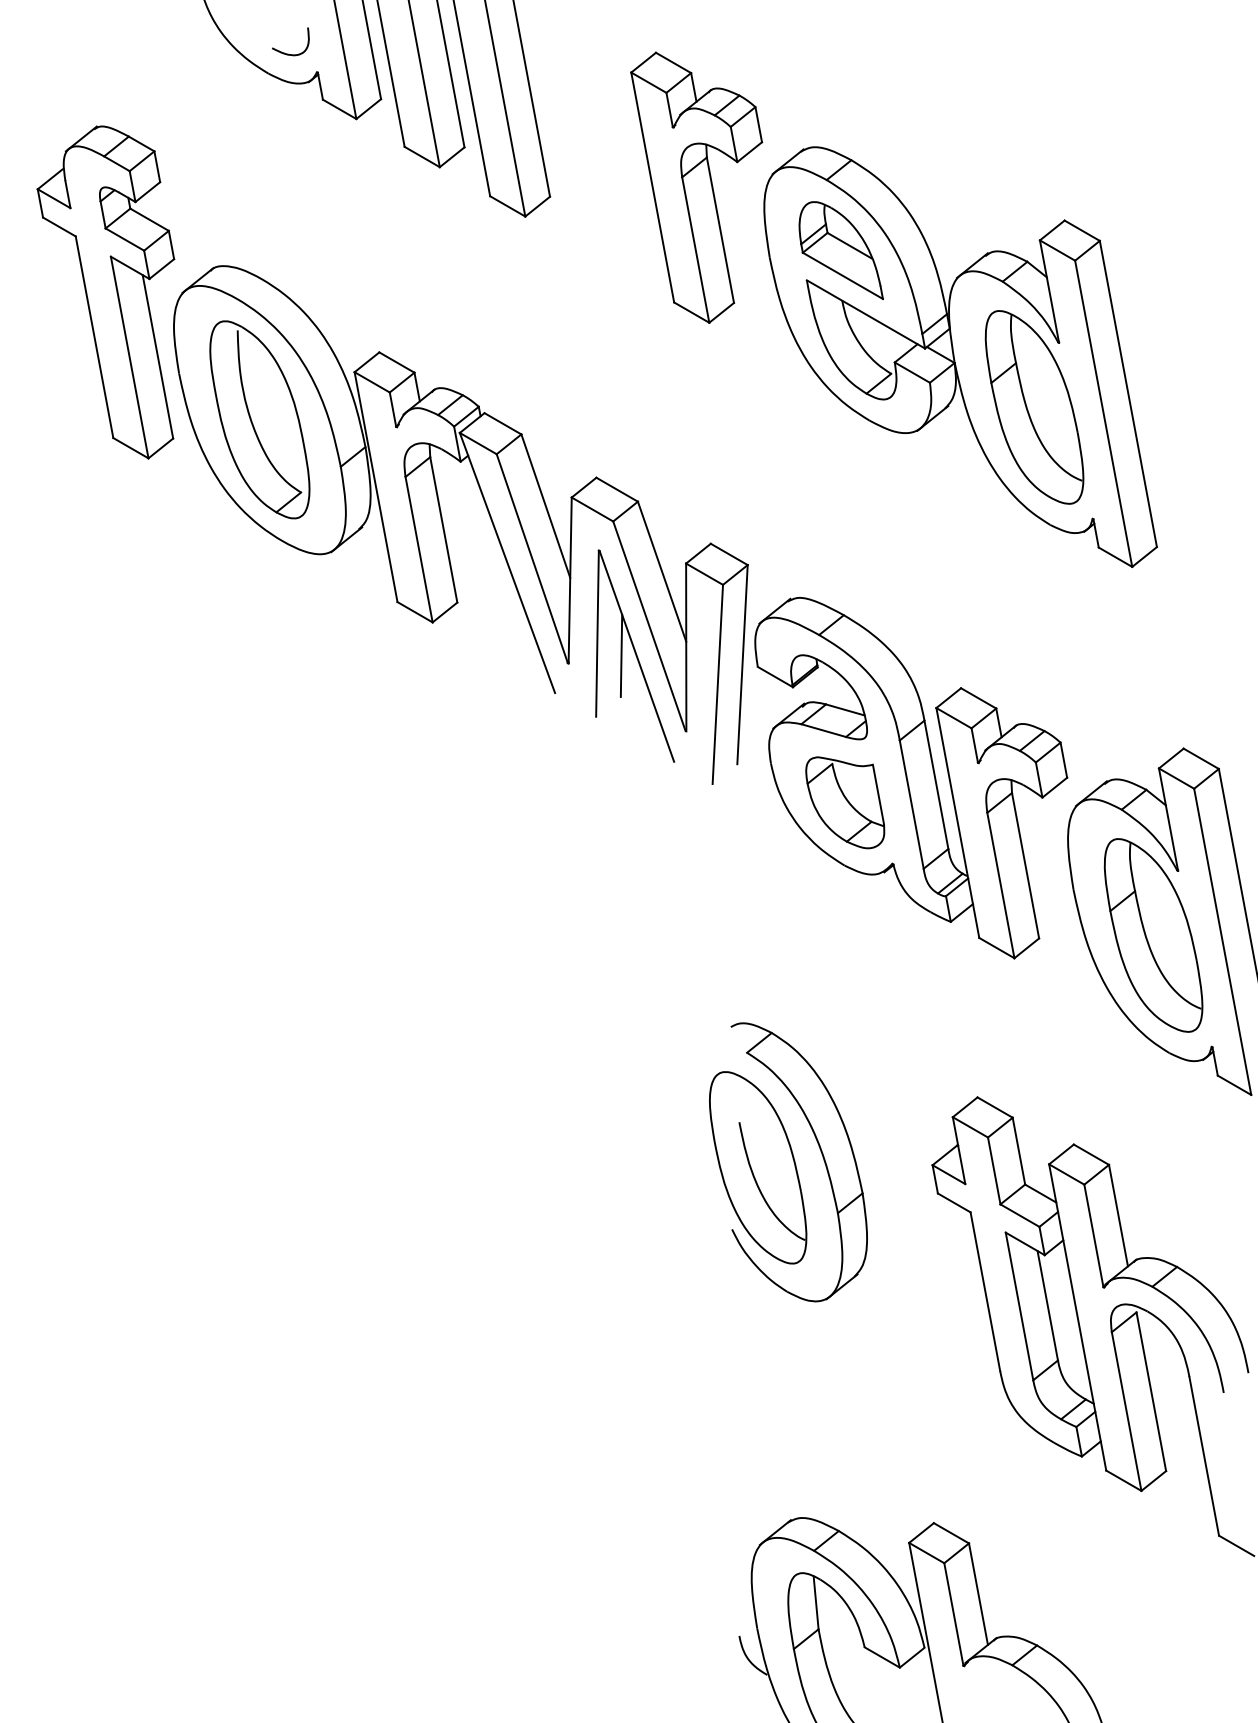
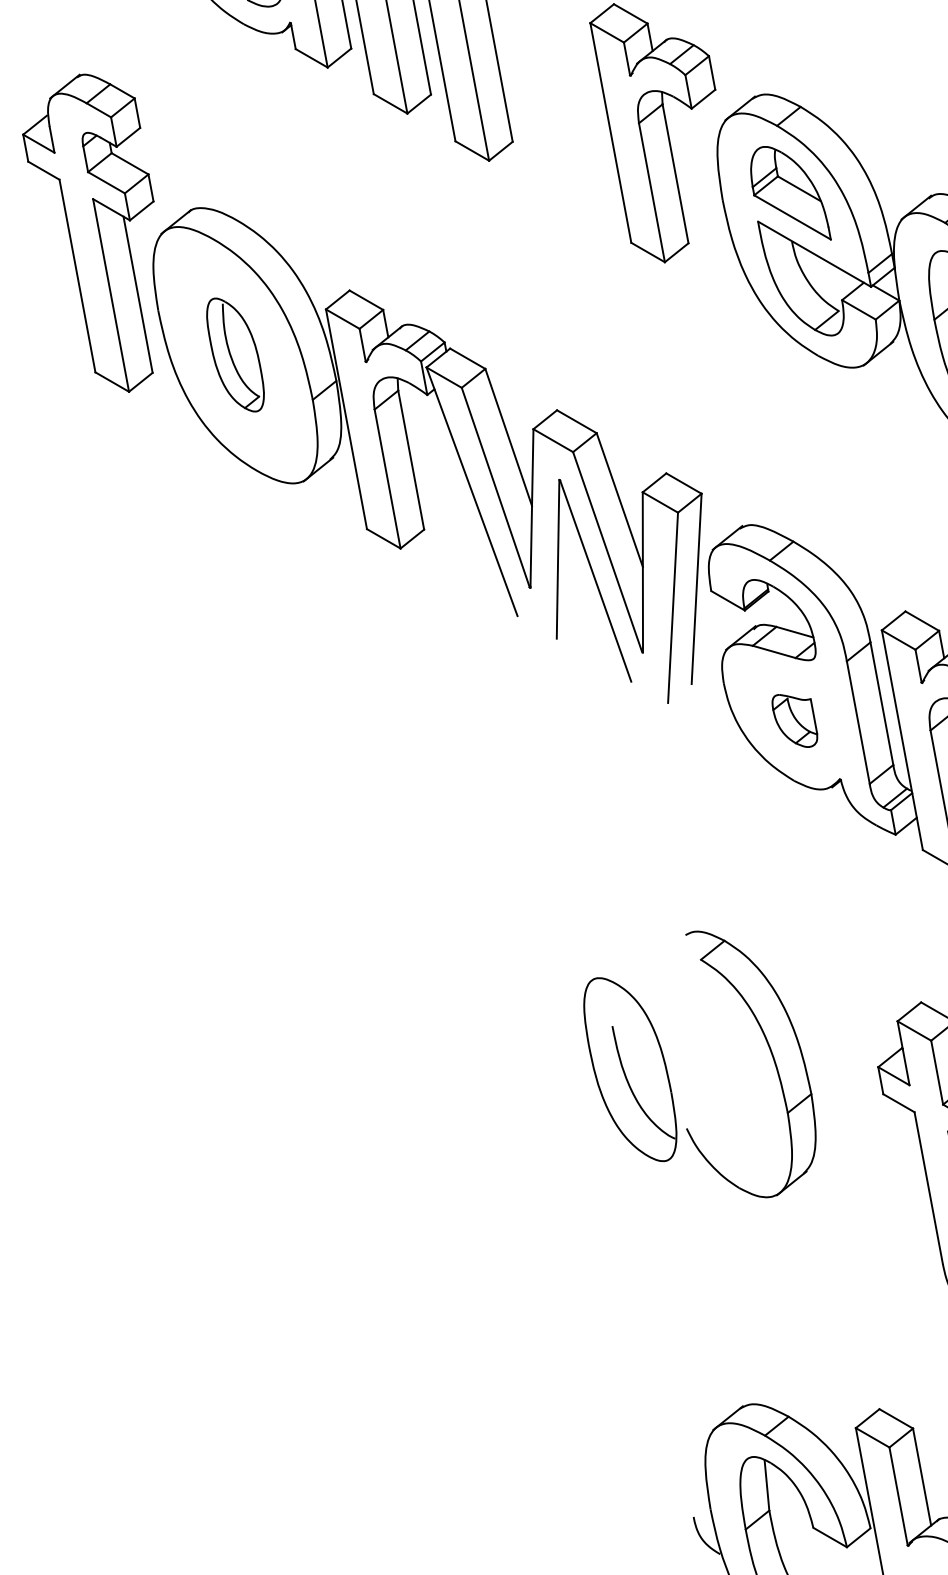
part: (259, 419) -> (235, 354), size x0.6
line: (621, 655) -> (581, 580), removed
part: (845, 802) -> (795, 720), size x0.6
part: (758, 1167) -> (630, 1069), moved

